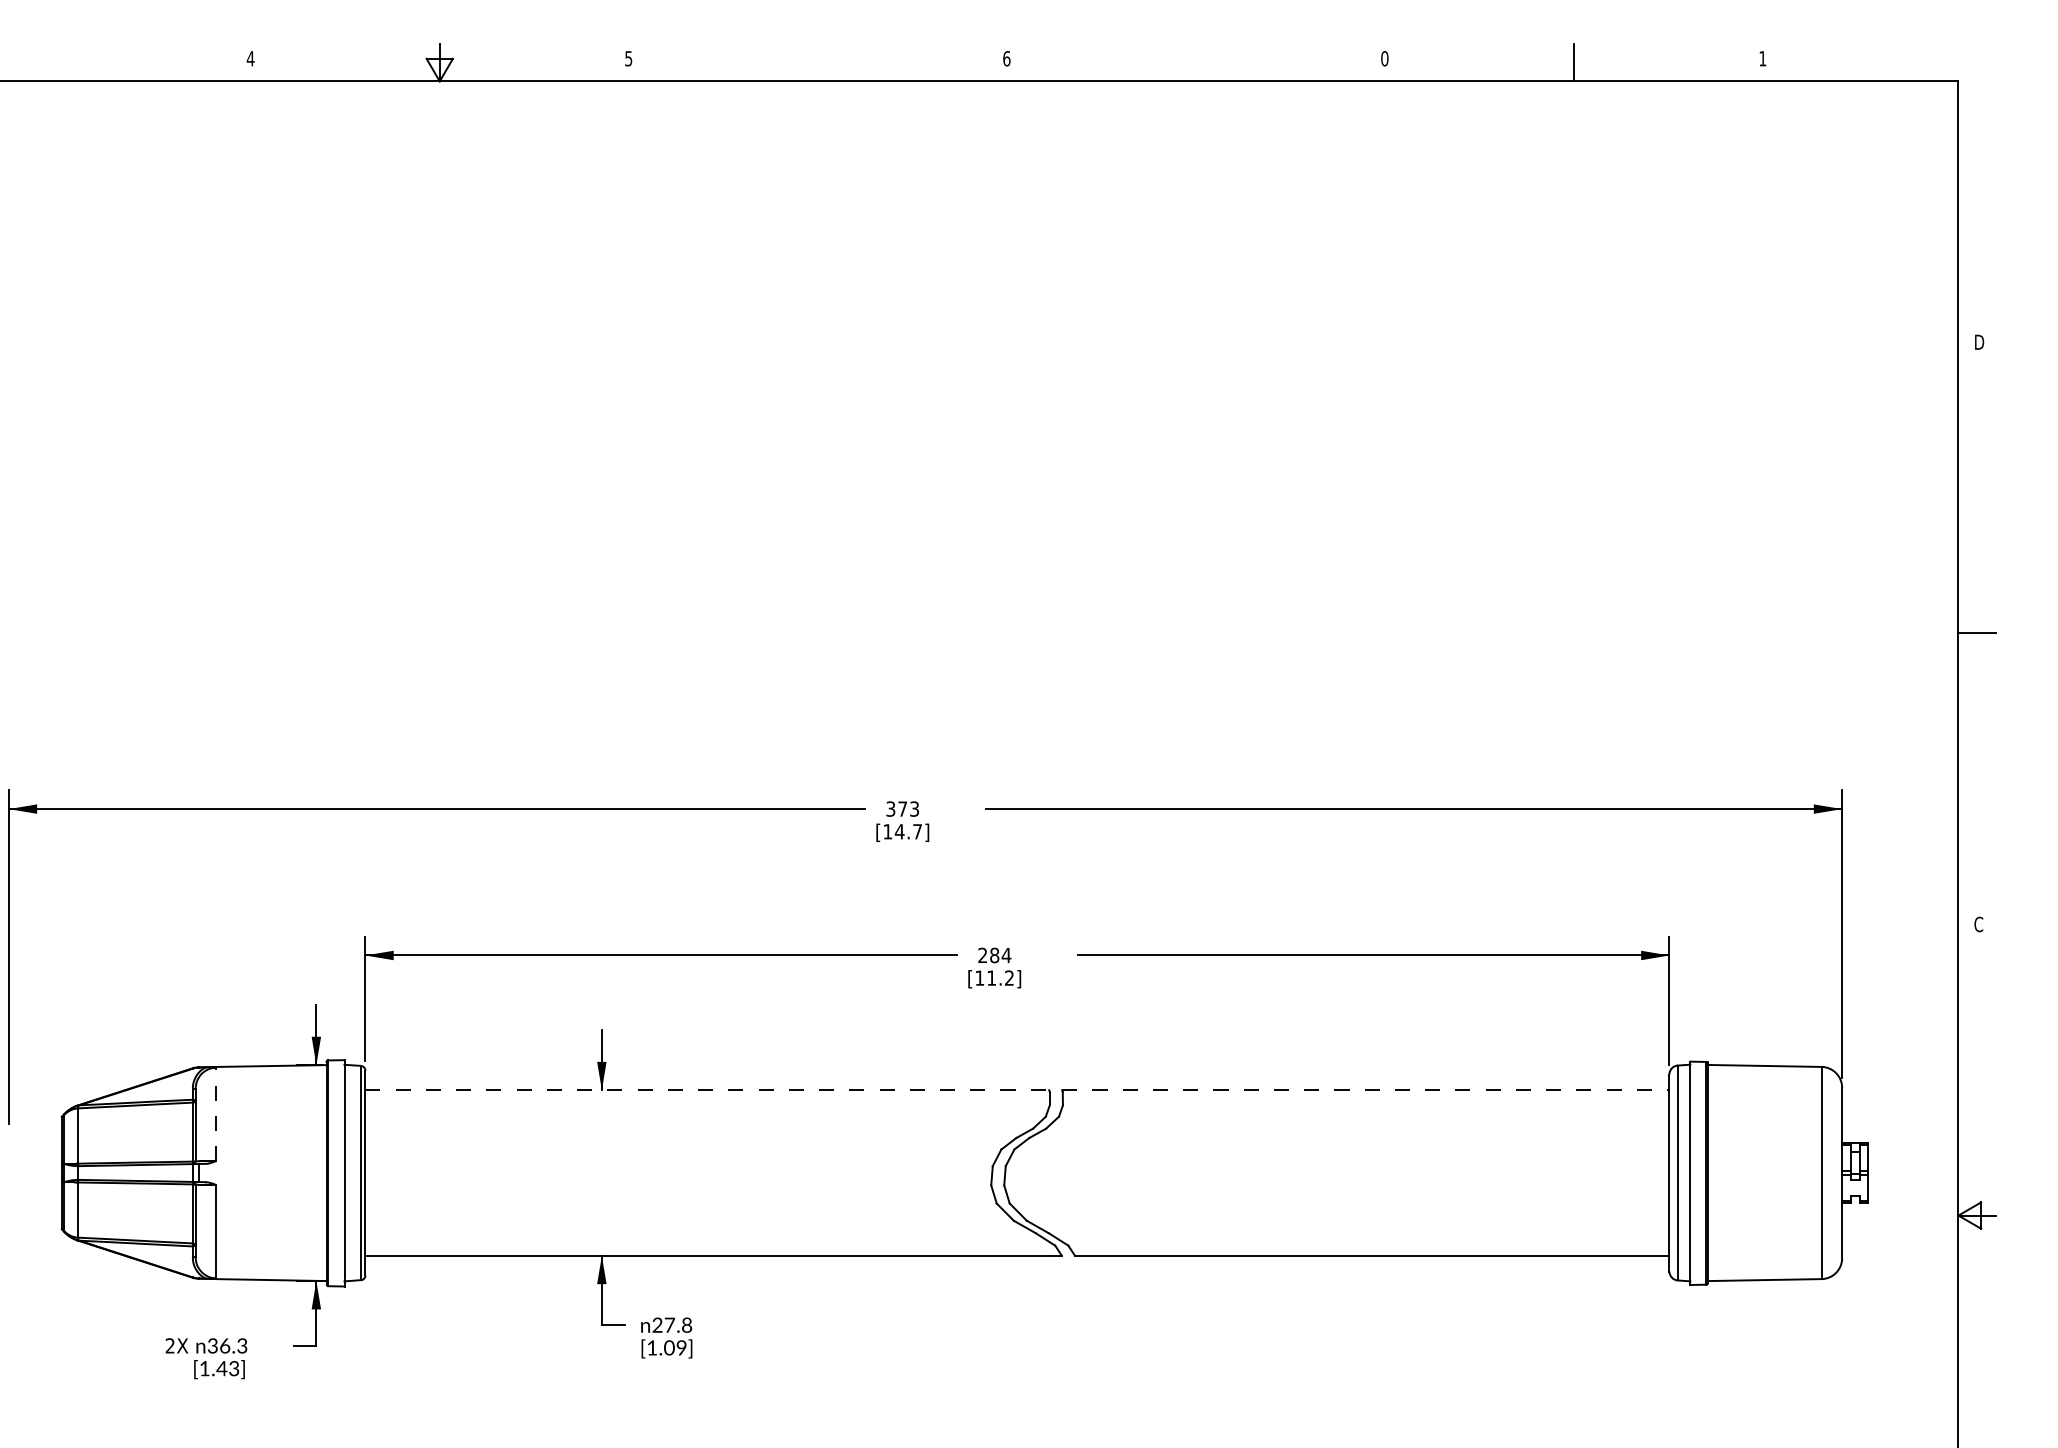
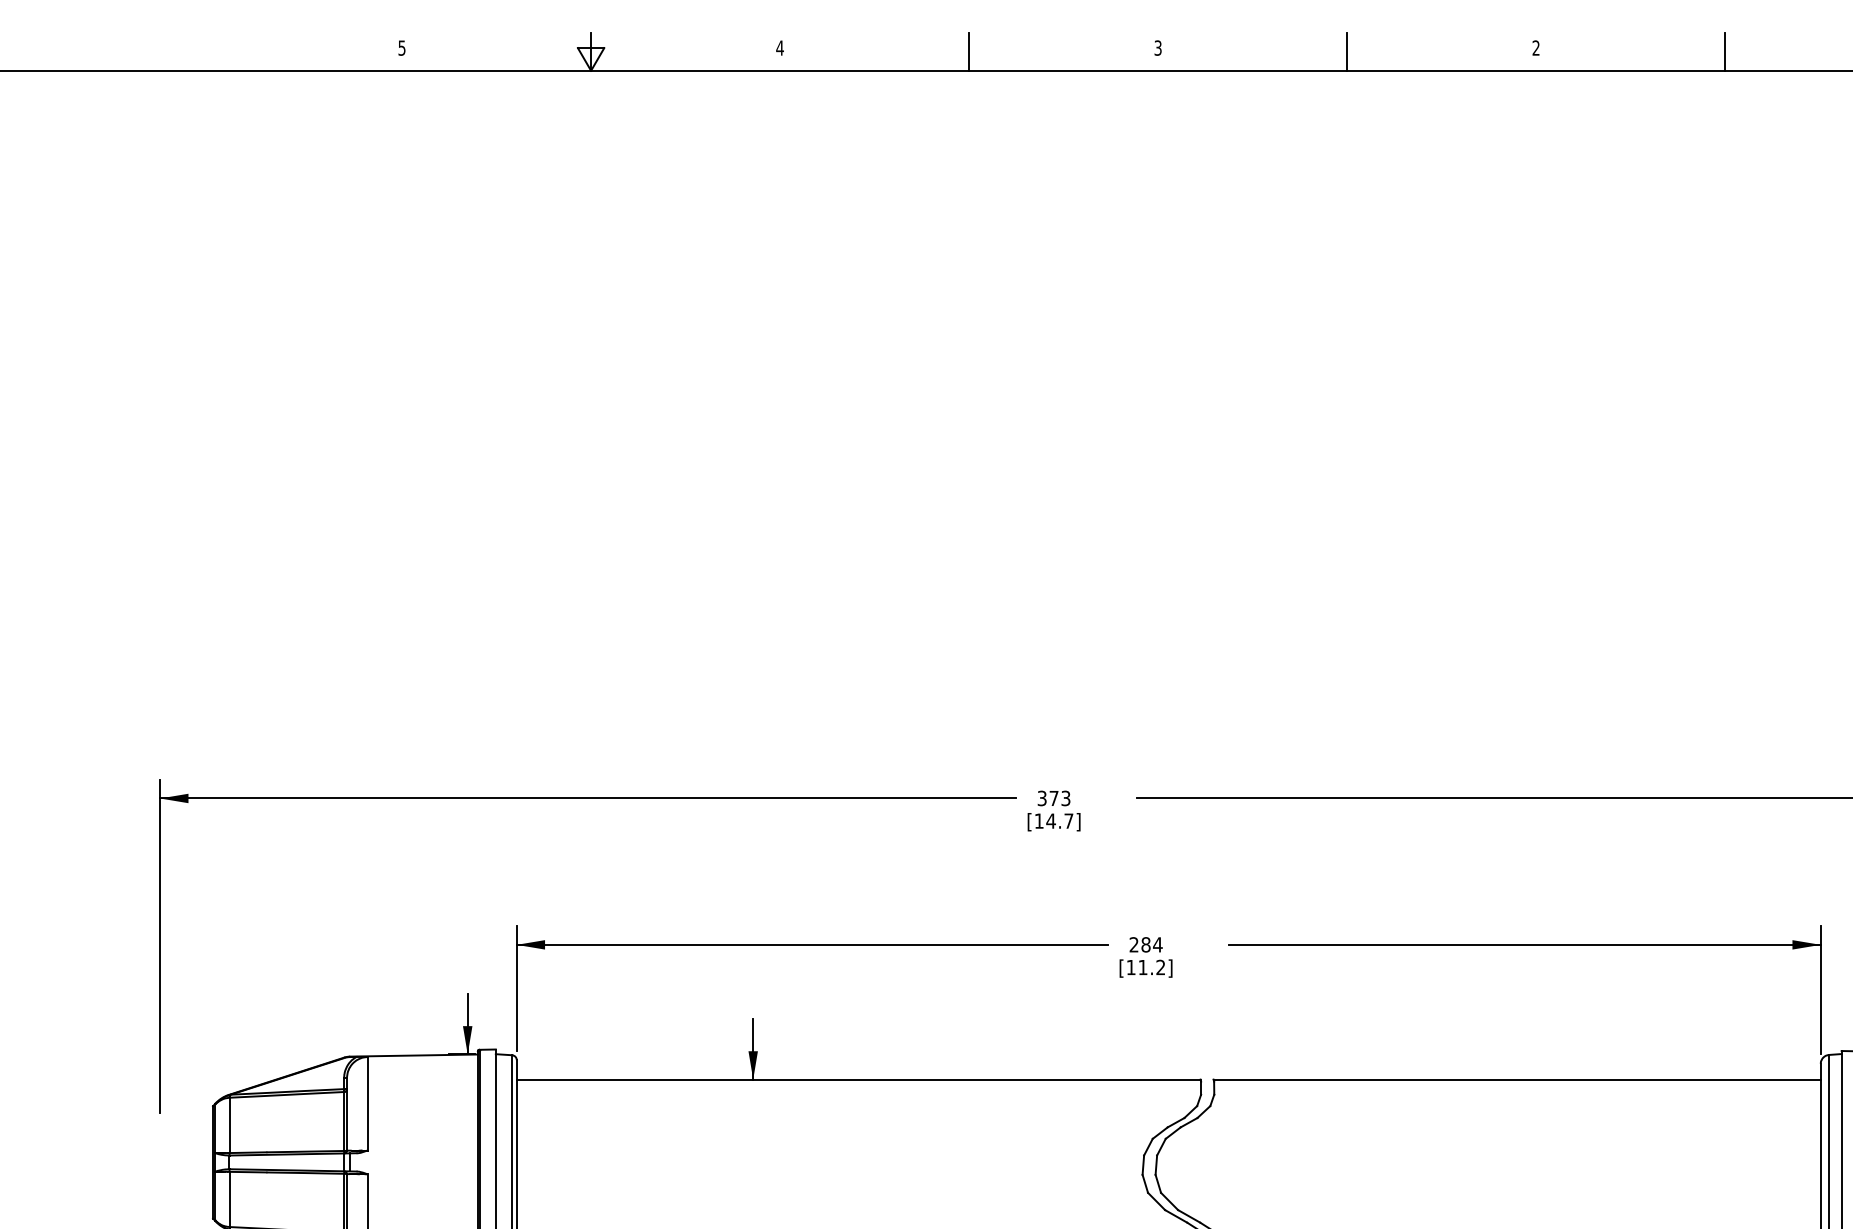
text: (250, 58) -> (401, 47), 4 -> 5
text: (628, 58) -> (779, 47), 5 -> 4
text: (1006, 58) -> (1157, 47), 6 -> 3
text: (1384, 58) -> (1535, 47), 0 -> 2
line: (817, 62) -> (968, 51), added
line: (1195, 62) -> (1346, 51), added
line: (707, 1090) -> (858, 1079), dashed -> solid
line: (1365, 1090) -> (1516, 1079), dashed -> solid
line: (216, 1114) -> (367, 1103), dashed -> solid

